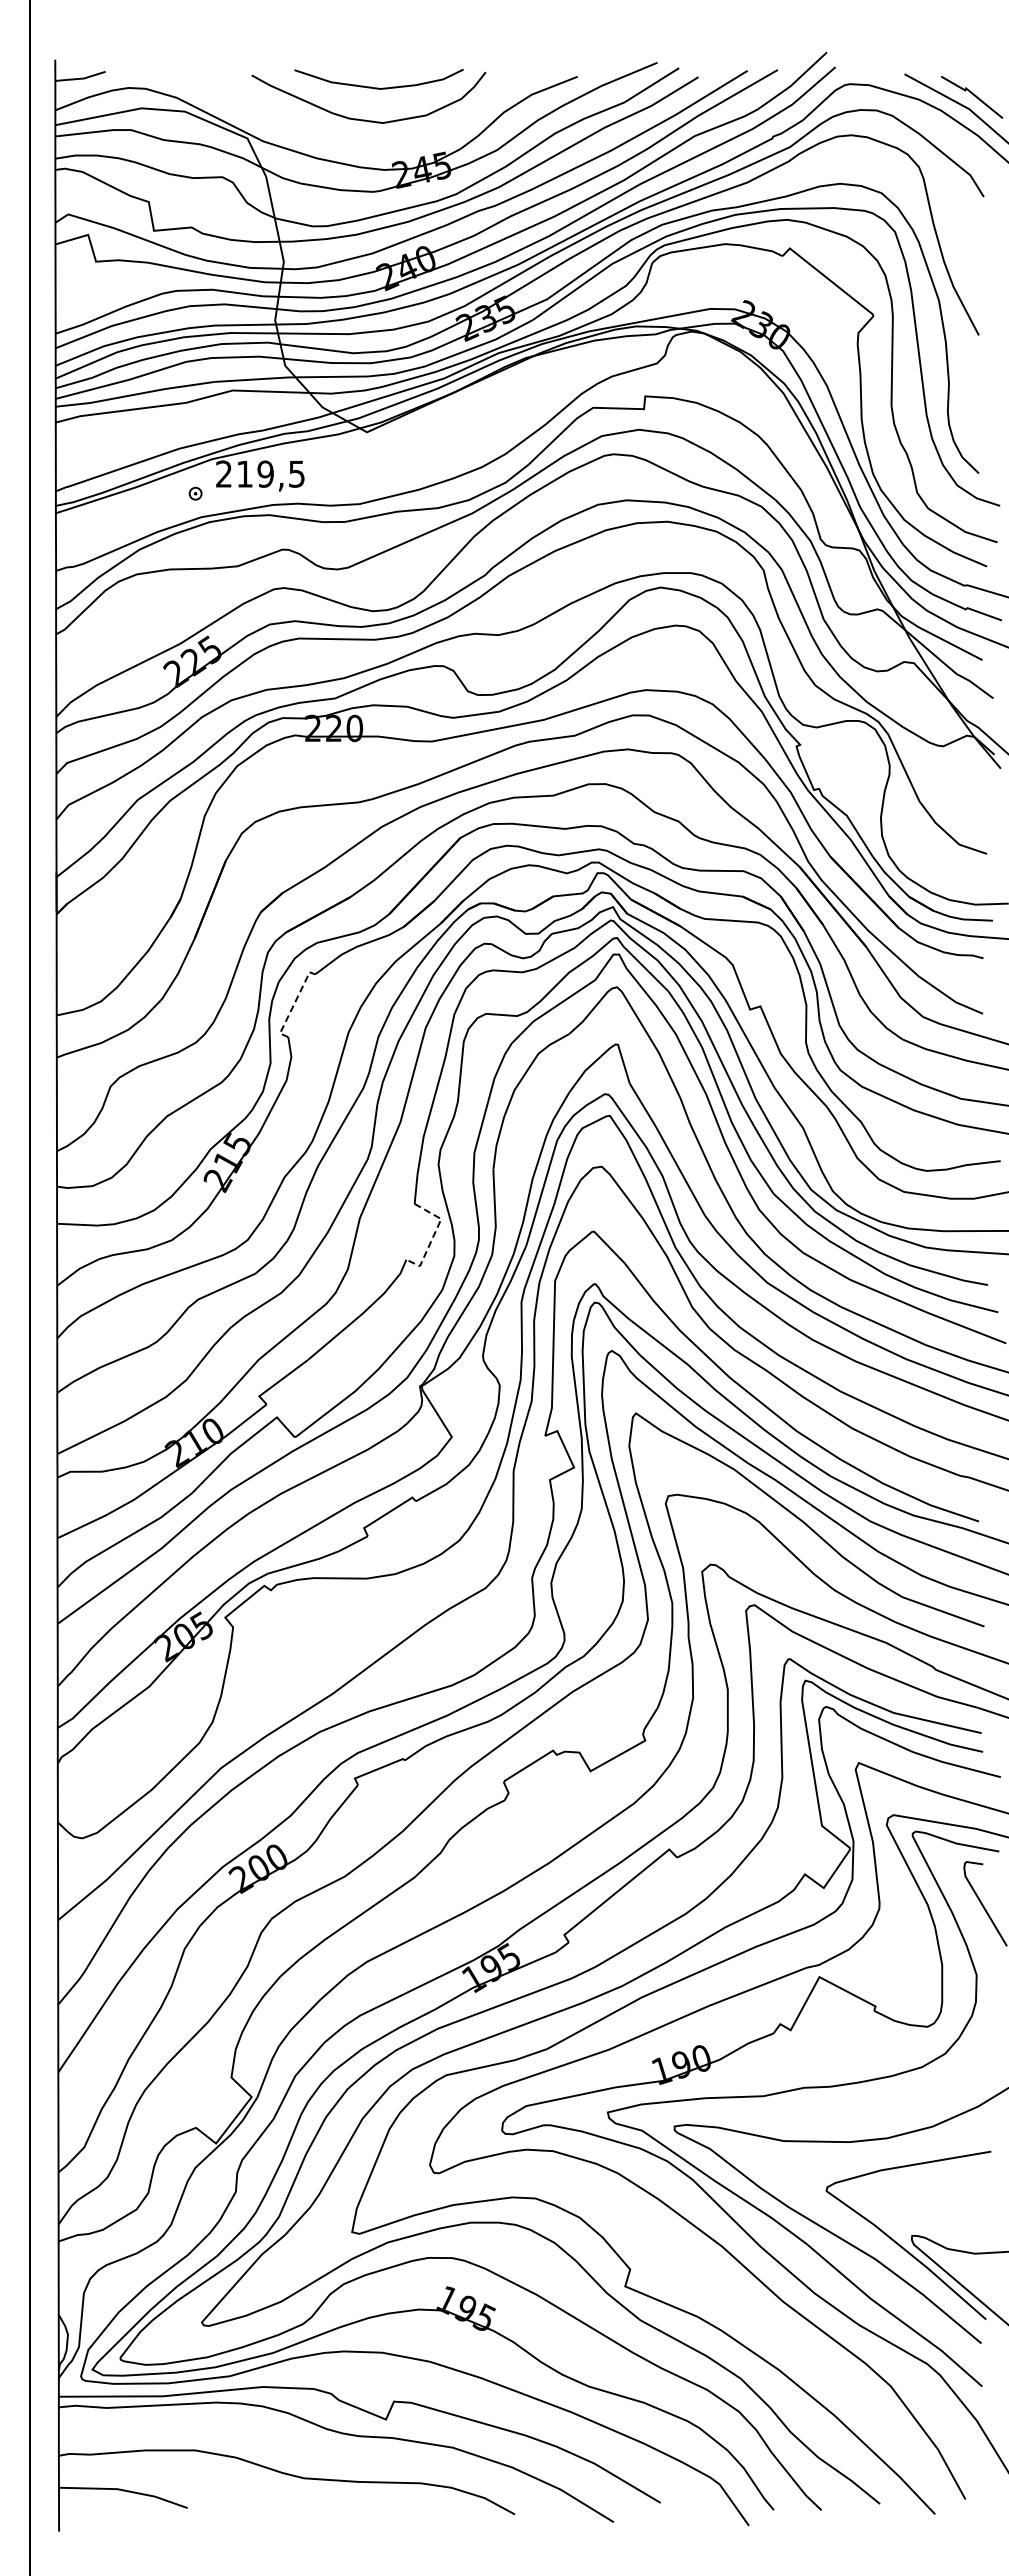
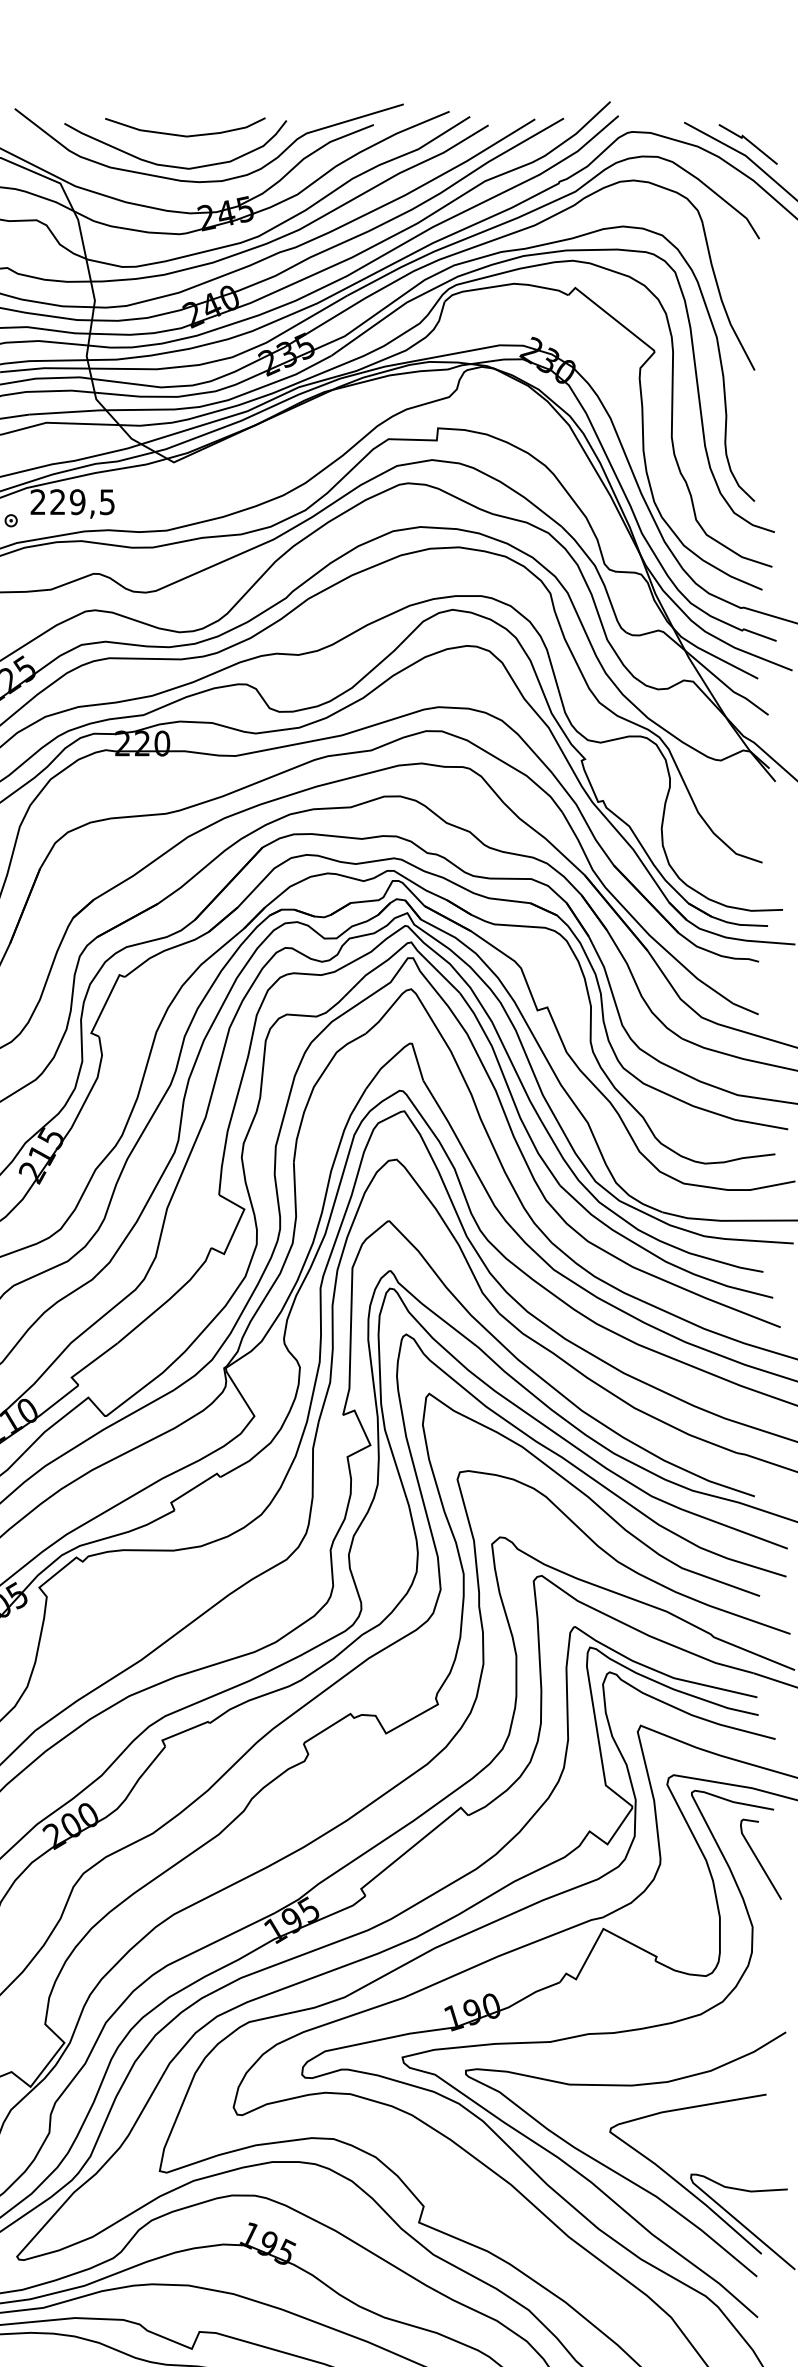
curve: (404, 135) -> (209, 180), added
text: (244, 473) -> (57, 501), 219,5 -> 229,5
line: (294, 1004) -> (105, 1005), dashed -> solid
line: (433, 1236) -> (237, 1225), dashed -> solid

